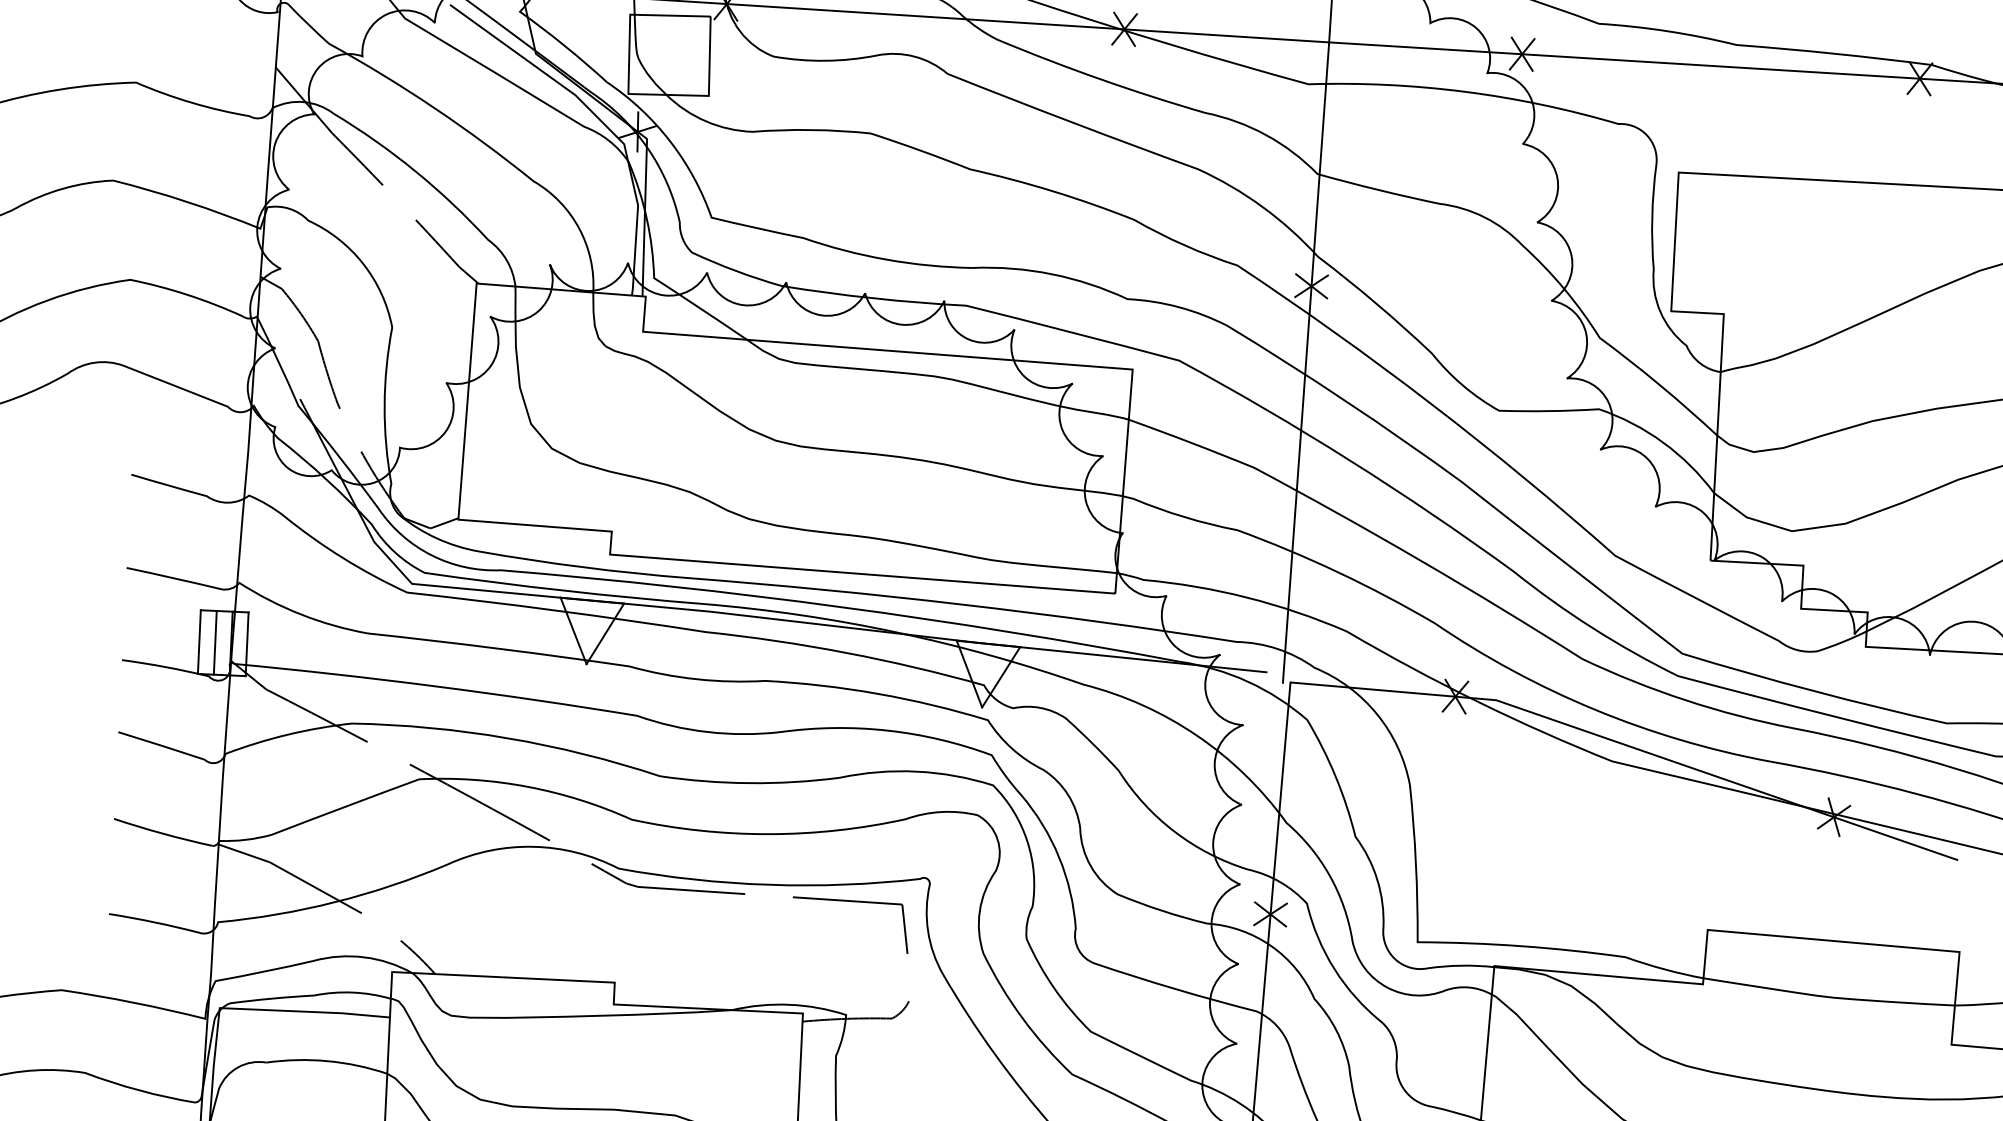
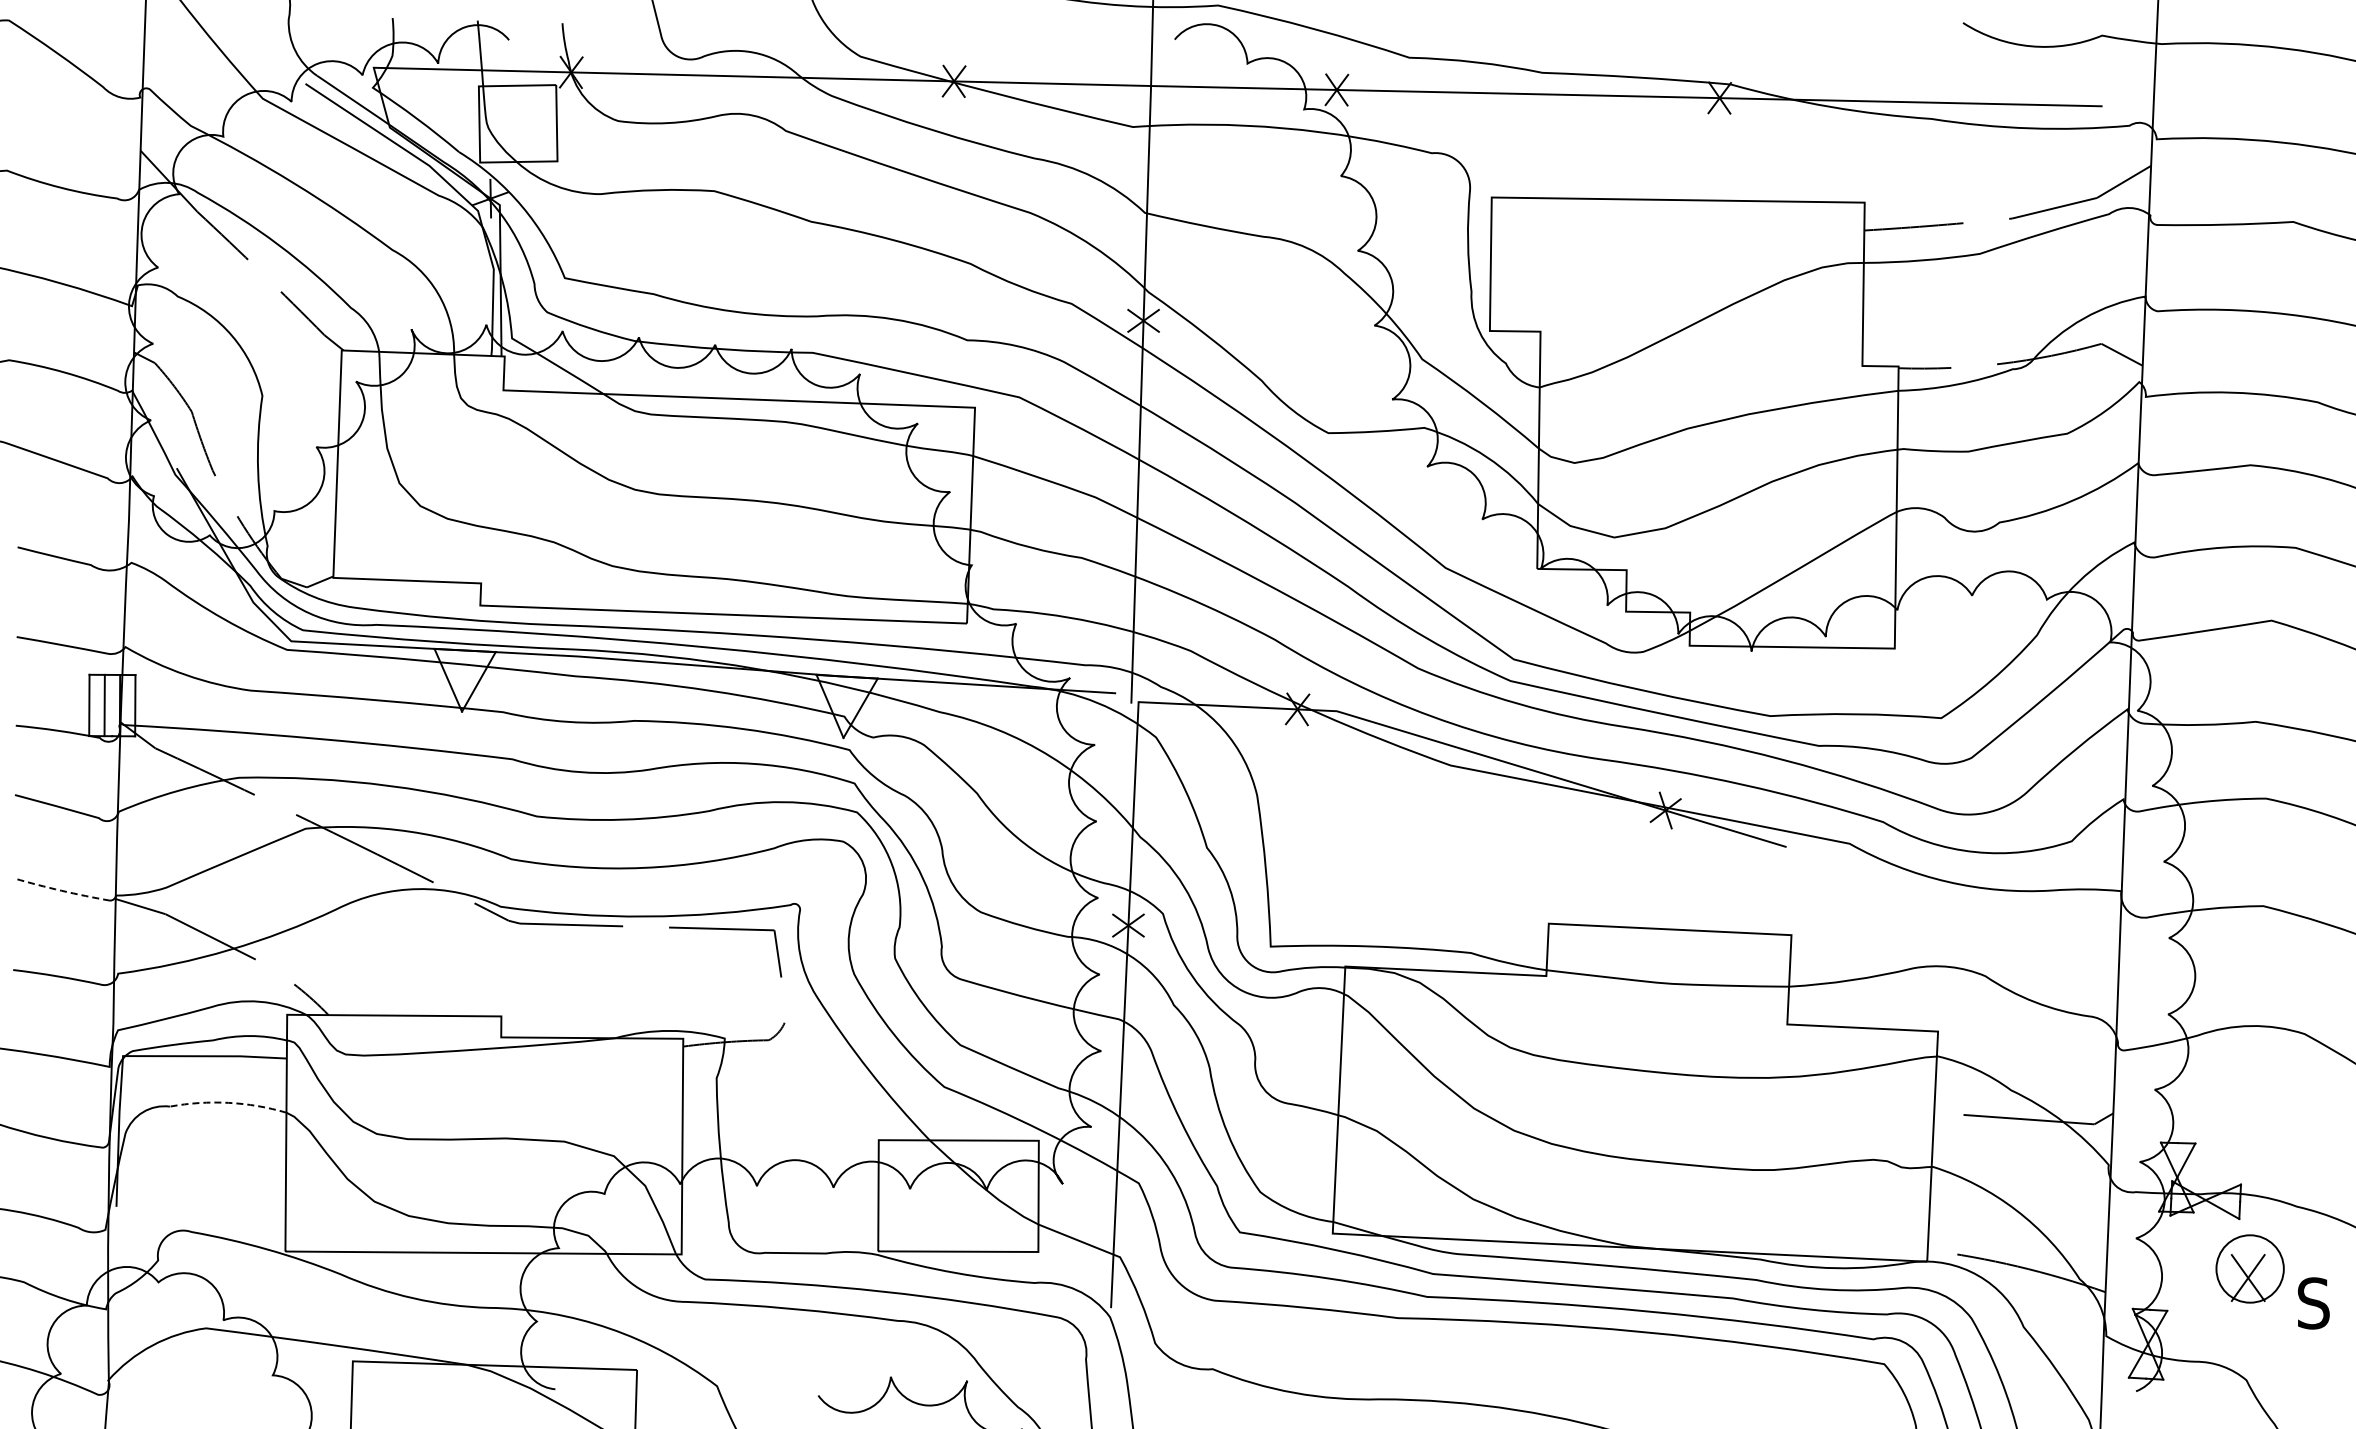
line: (162, 833) -> (61, 890), solid -> dashed
line: (327, 1060) -> (228, 1102), solid -> dashed

